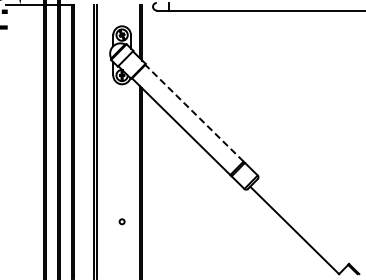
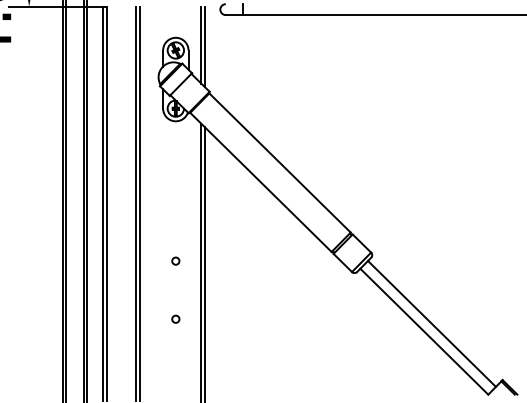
line: (194, 113) -> (280, 163), dashed -> solid
circle: (121, 181) -> (174, 261), added
line: (299, 224) -> (431, 323), added

